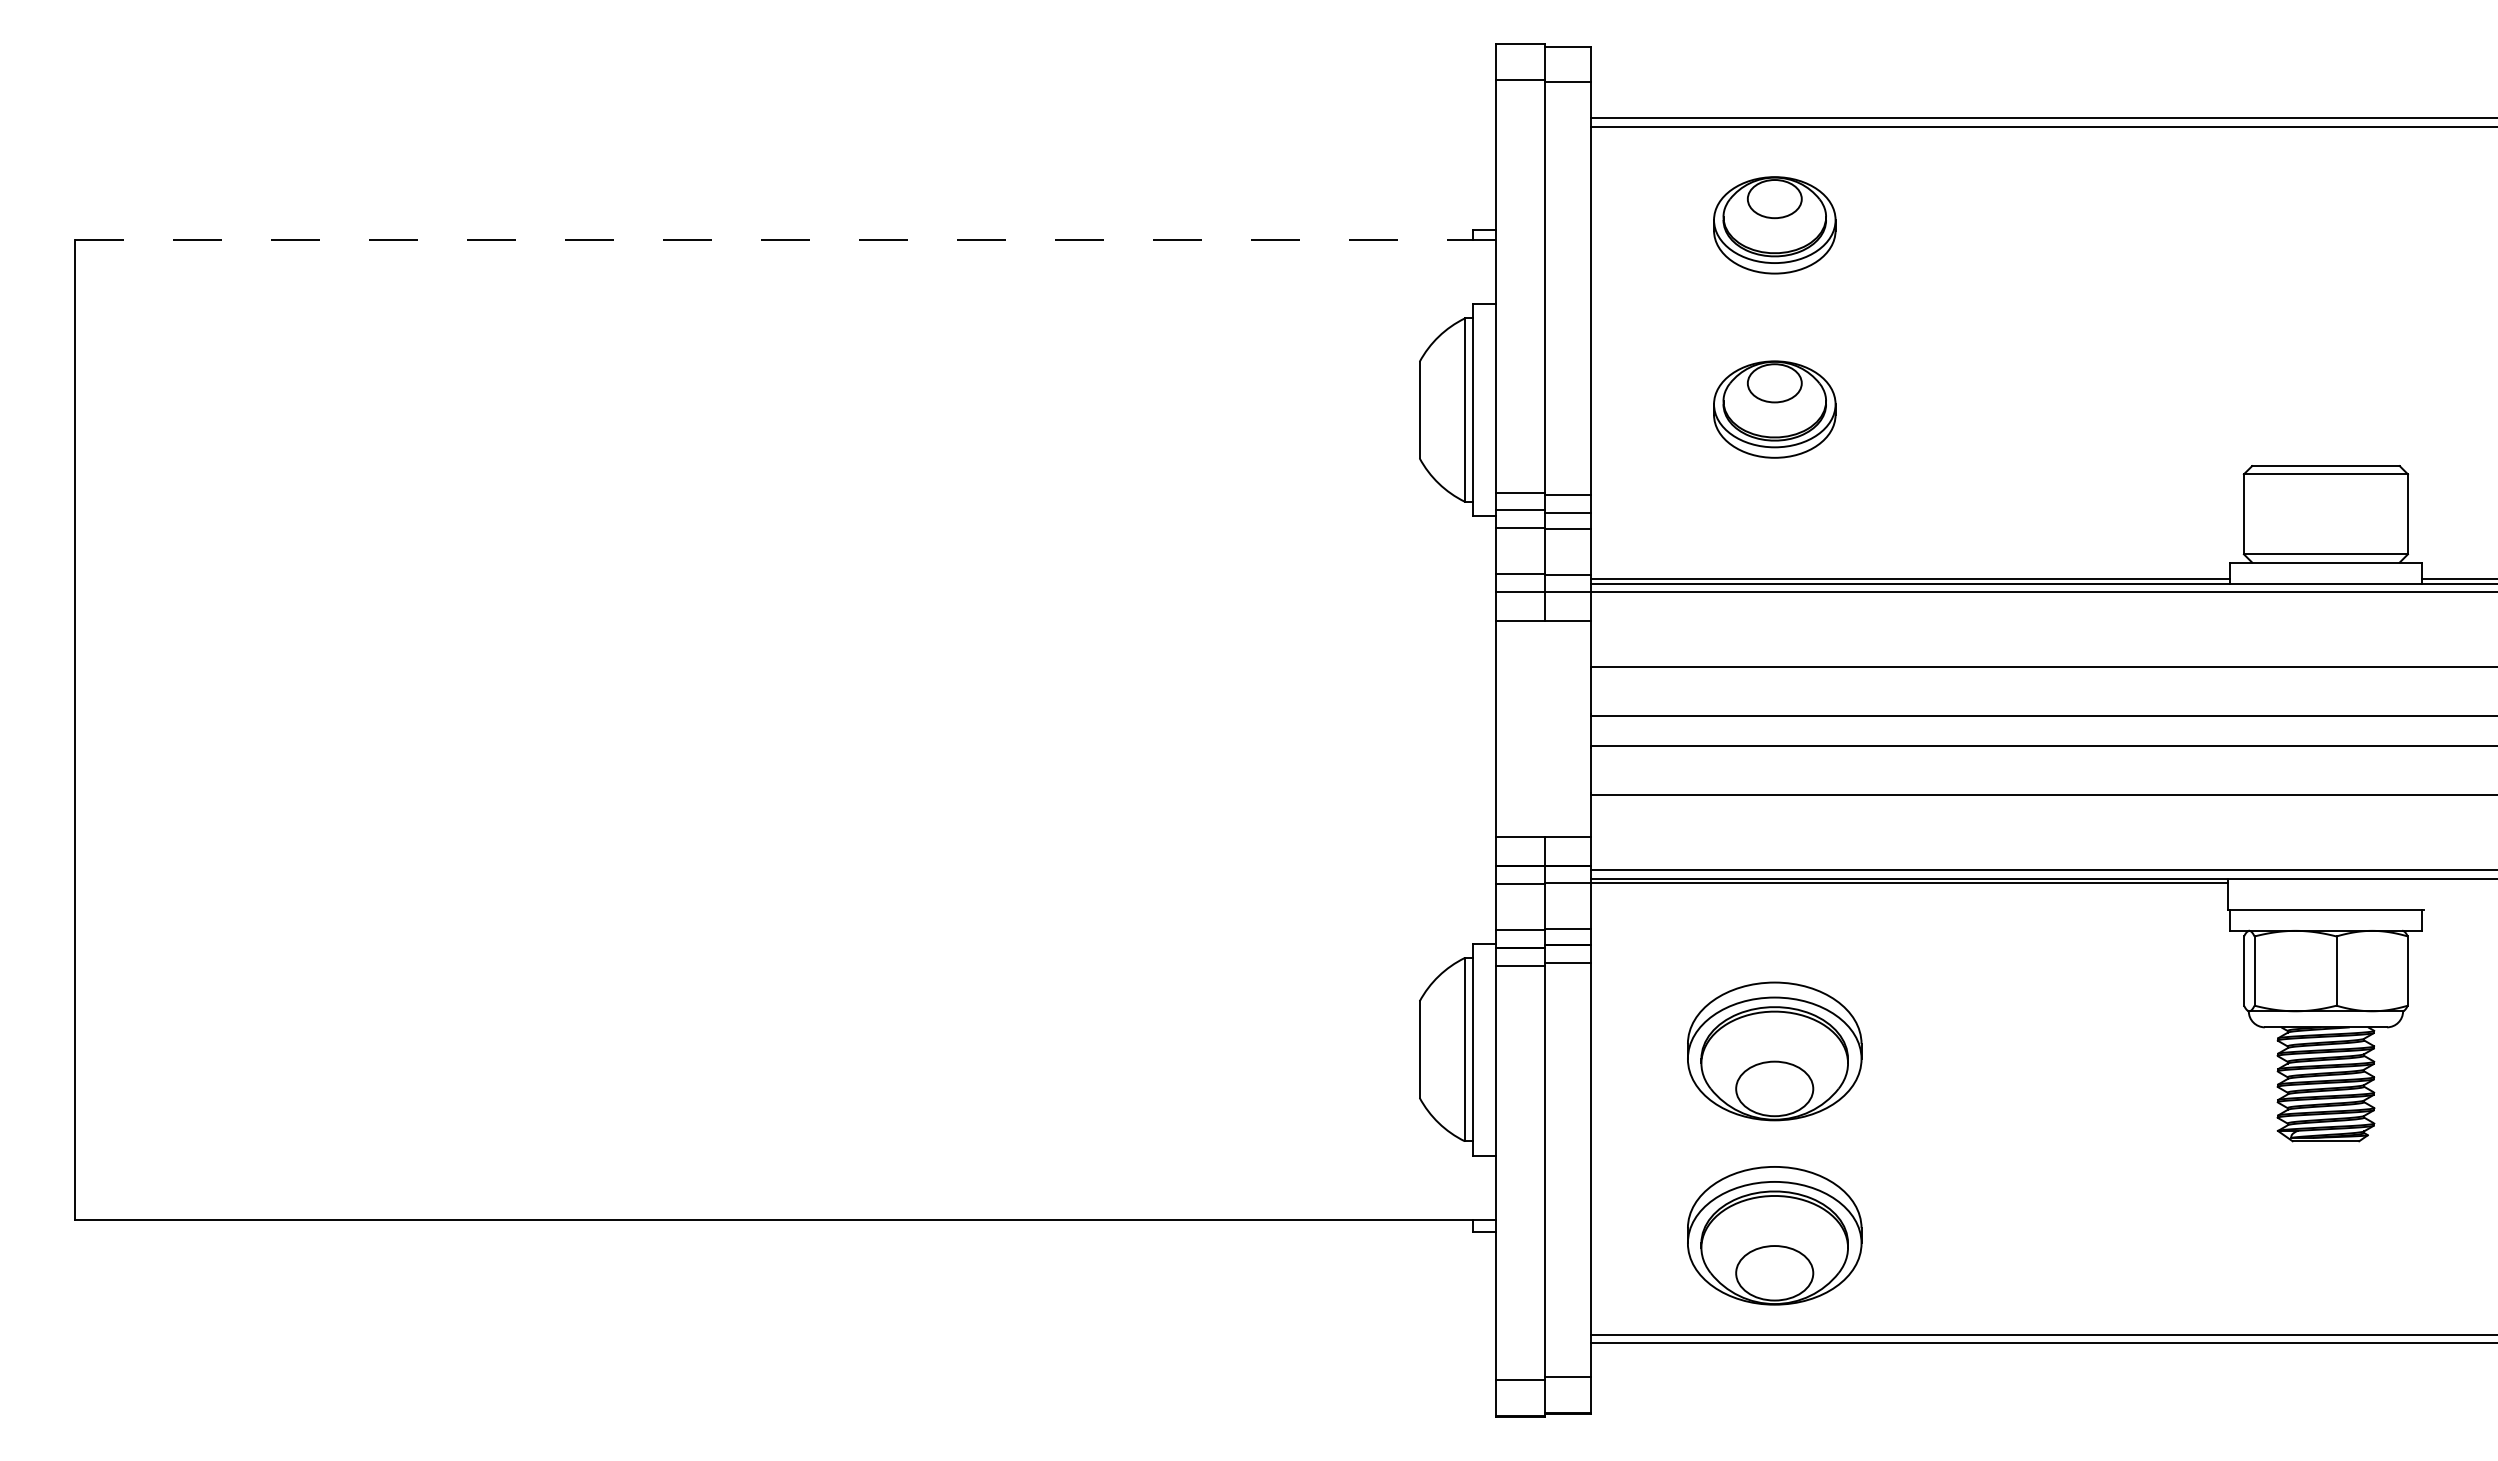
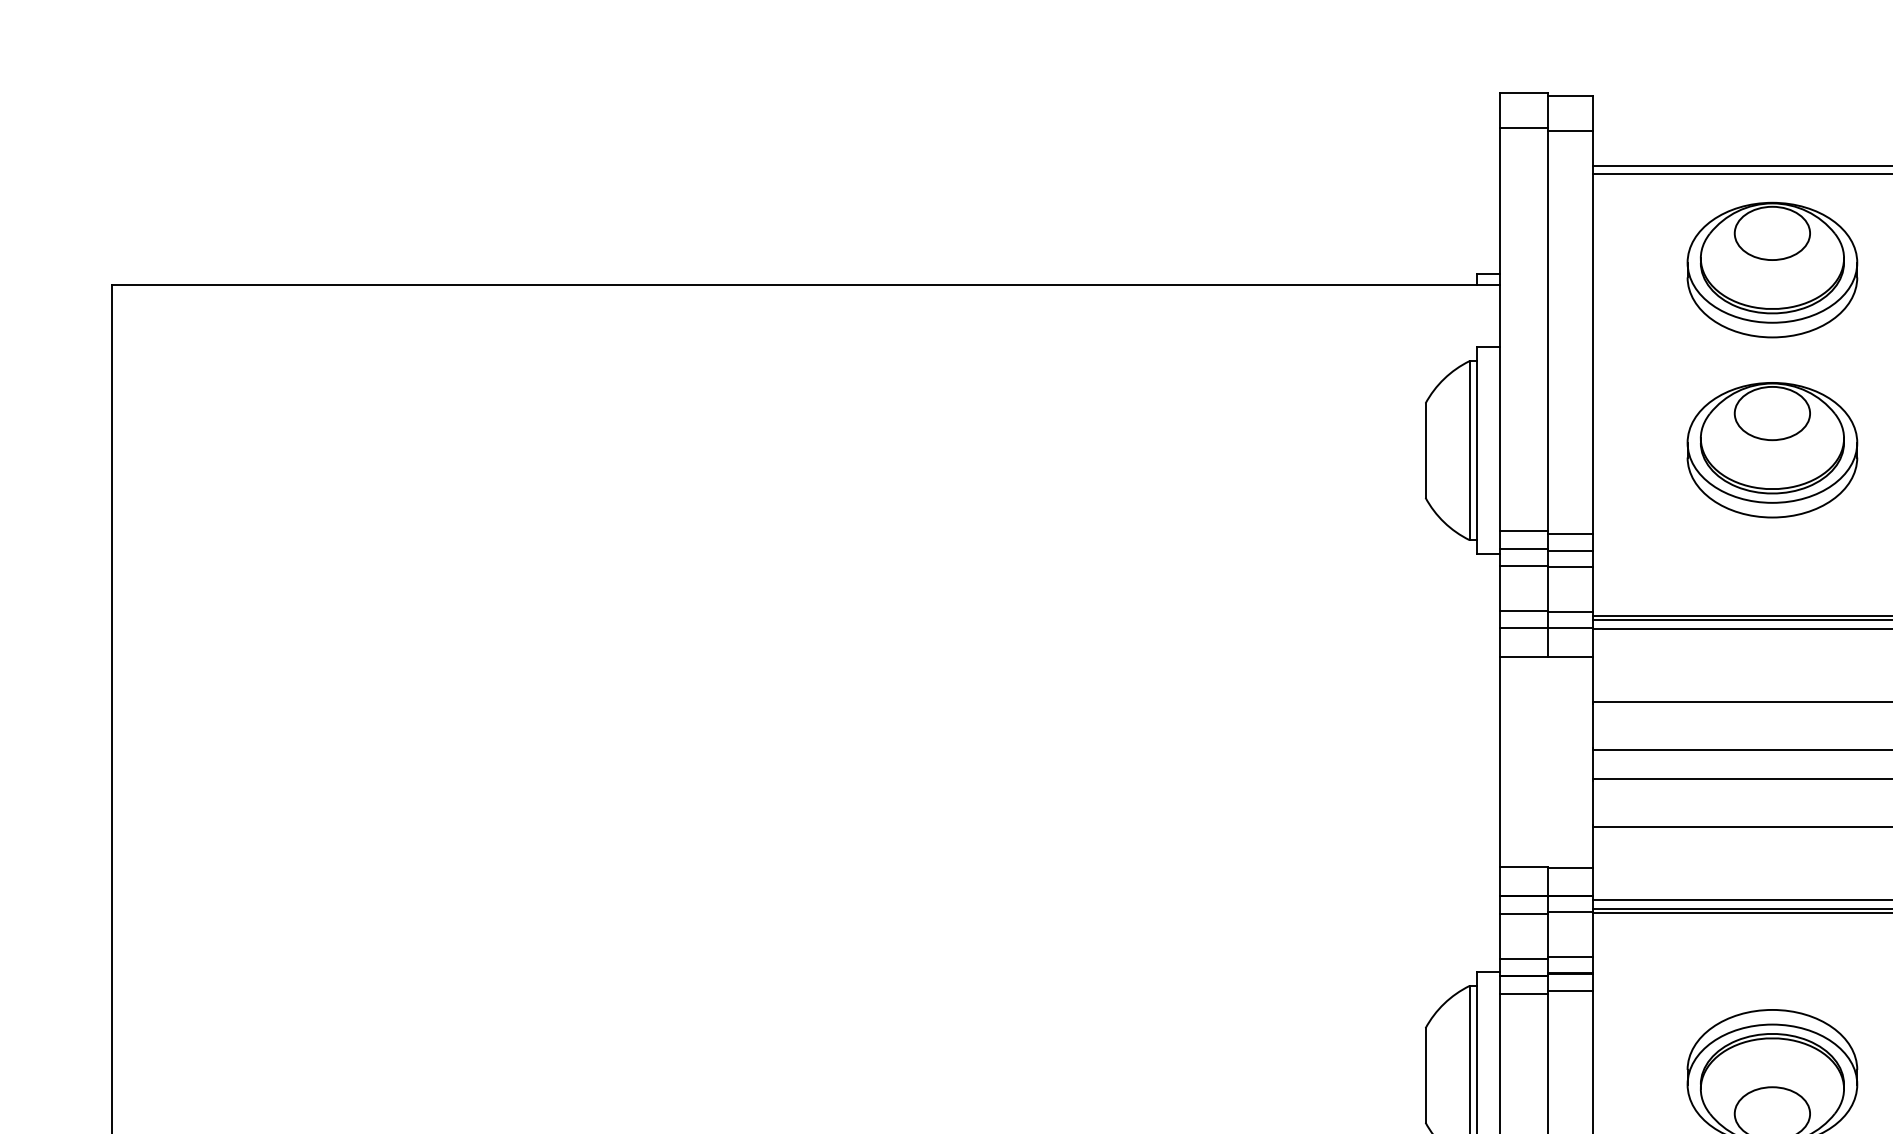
part: (1774, 225) -> (1772, 270), size x1.43
line: (784, 240) -> (804, 284), dashed -> solid
part: (1774, 409) -> (1772, 450), size x1.43

